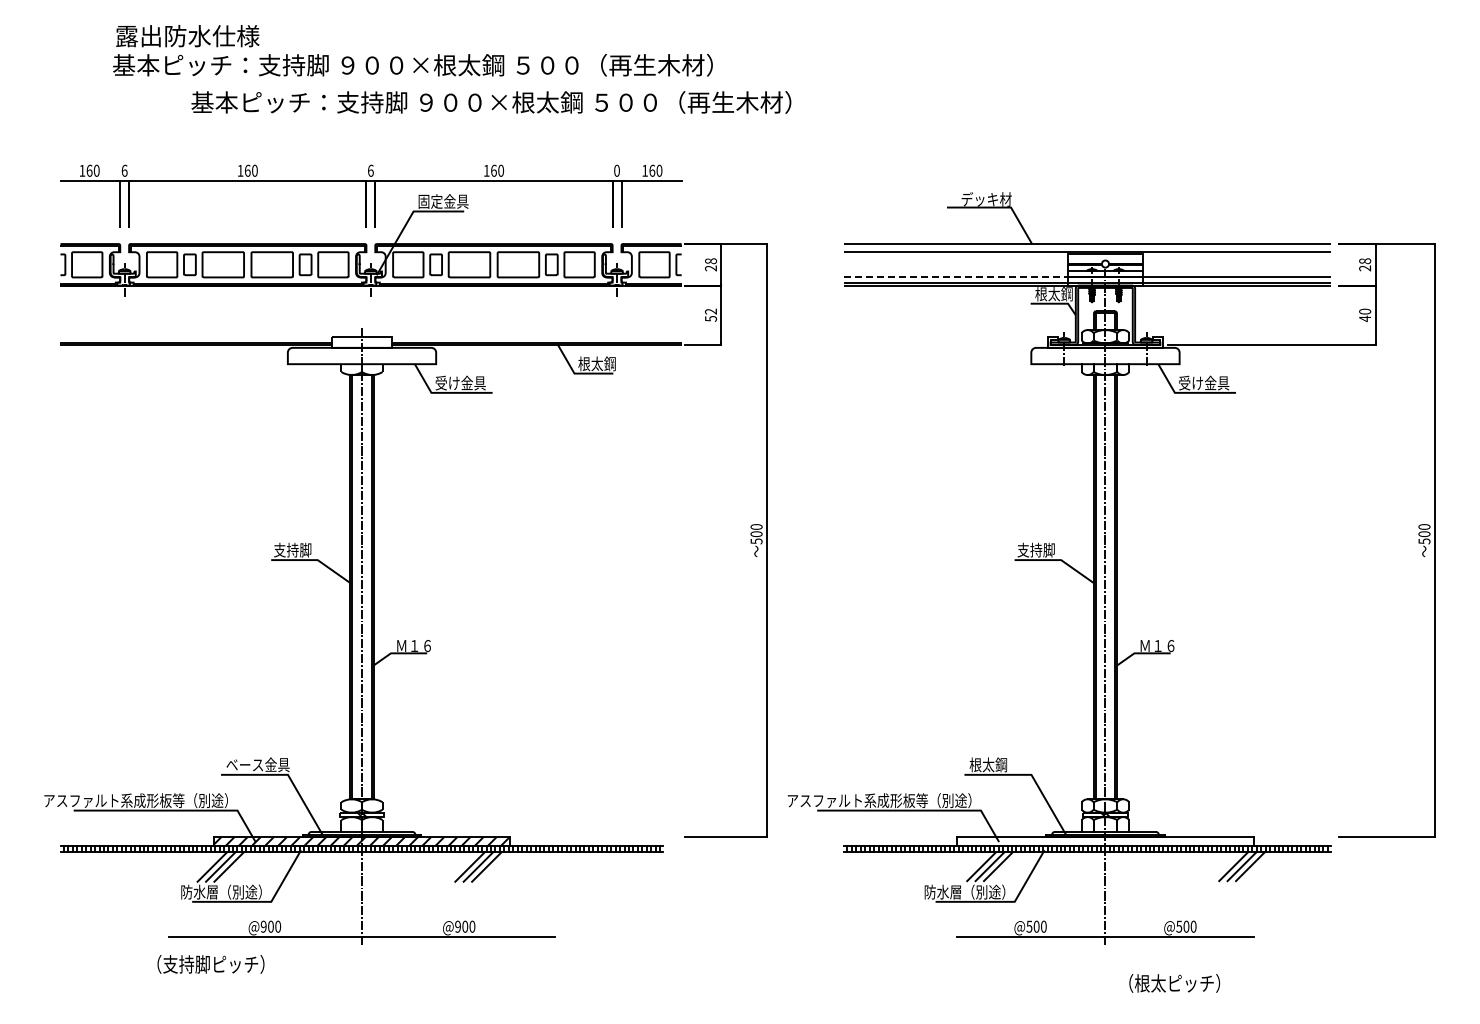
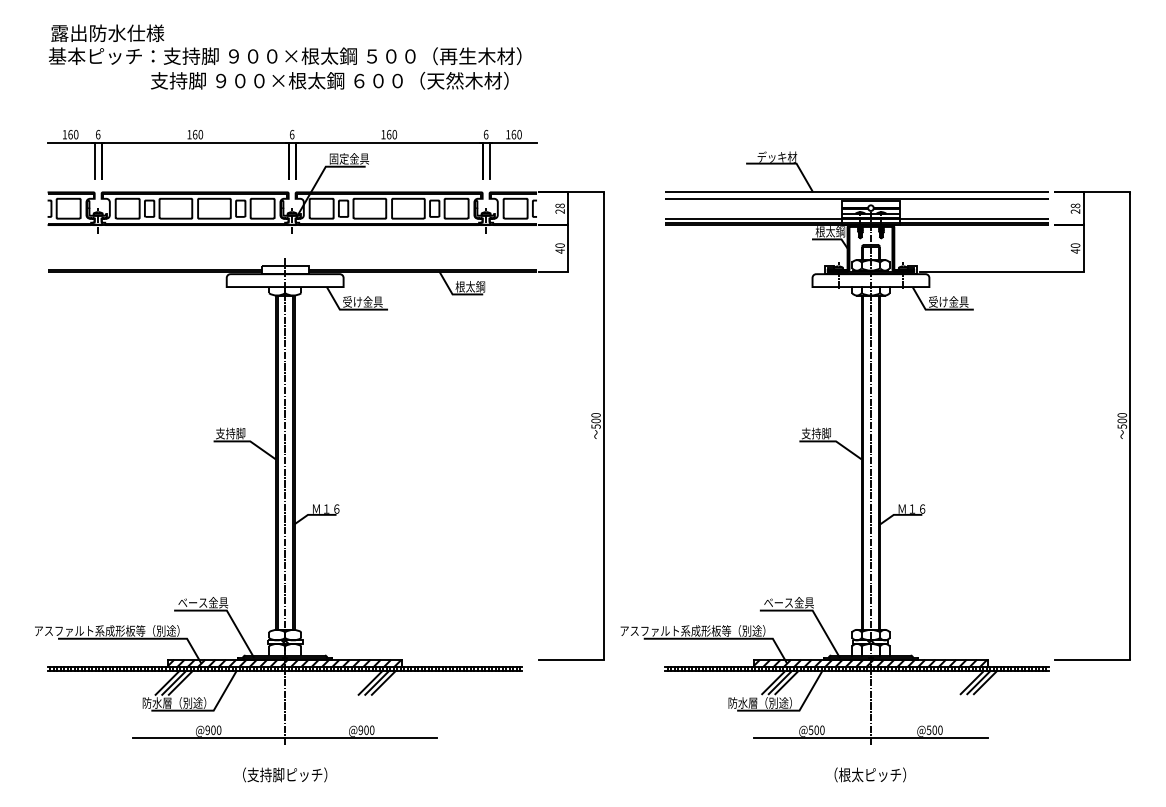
text: (412, 50) -> (284, 44), moved
text: (491, 102) -> (387, 80), 基本ピッチ：支持脚 ９００×根太鋼 ５００（再生木材） -> 支持脚 ９００×根太鋼 ６００（天然木材）
text: (616, 170) -> (485, 134), 0 -> 6
line: (956, 277) -> (753, 218), dashed -> solid
text: (711, 315) -> (560, 248), 52 -> 40
text: (1001, 764) -> (789, 602), 根太鋼 -> ベース金具
hatch: (1105, 841) -> (870, 663), added
text: (210, 964) -> (284, 774), moved
text: (1174, 983) -> (870, 774), moved

